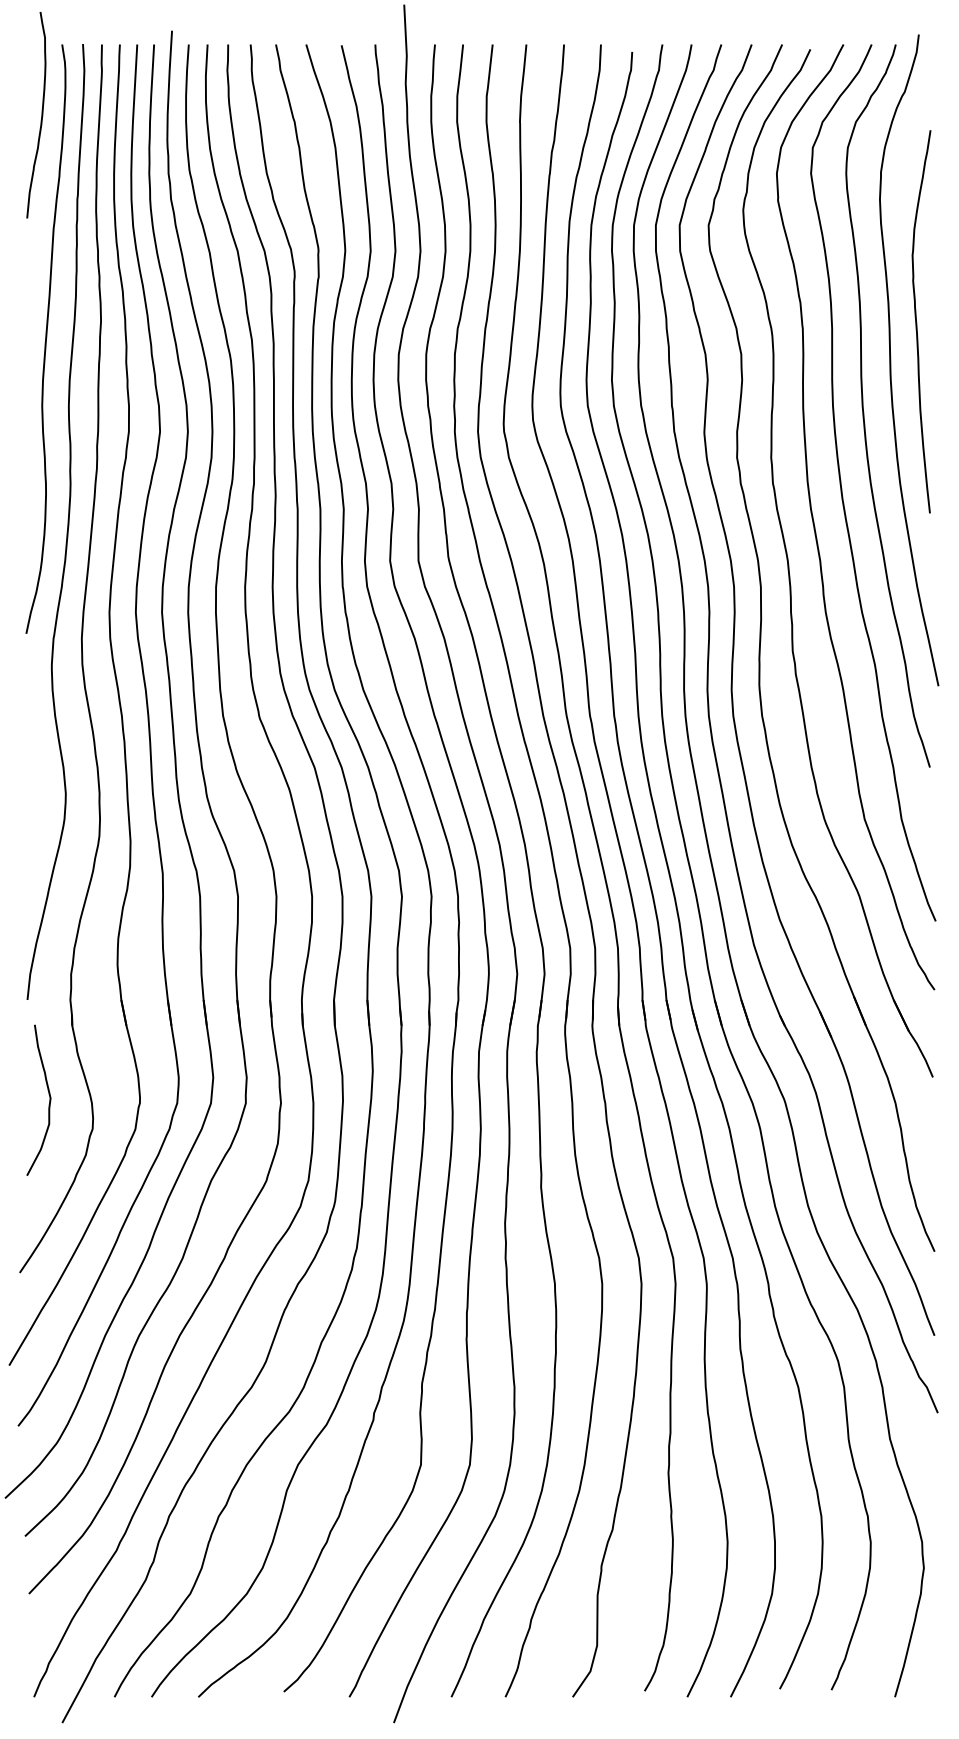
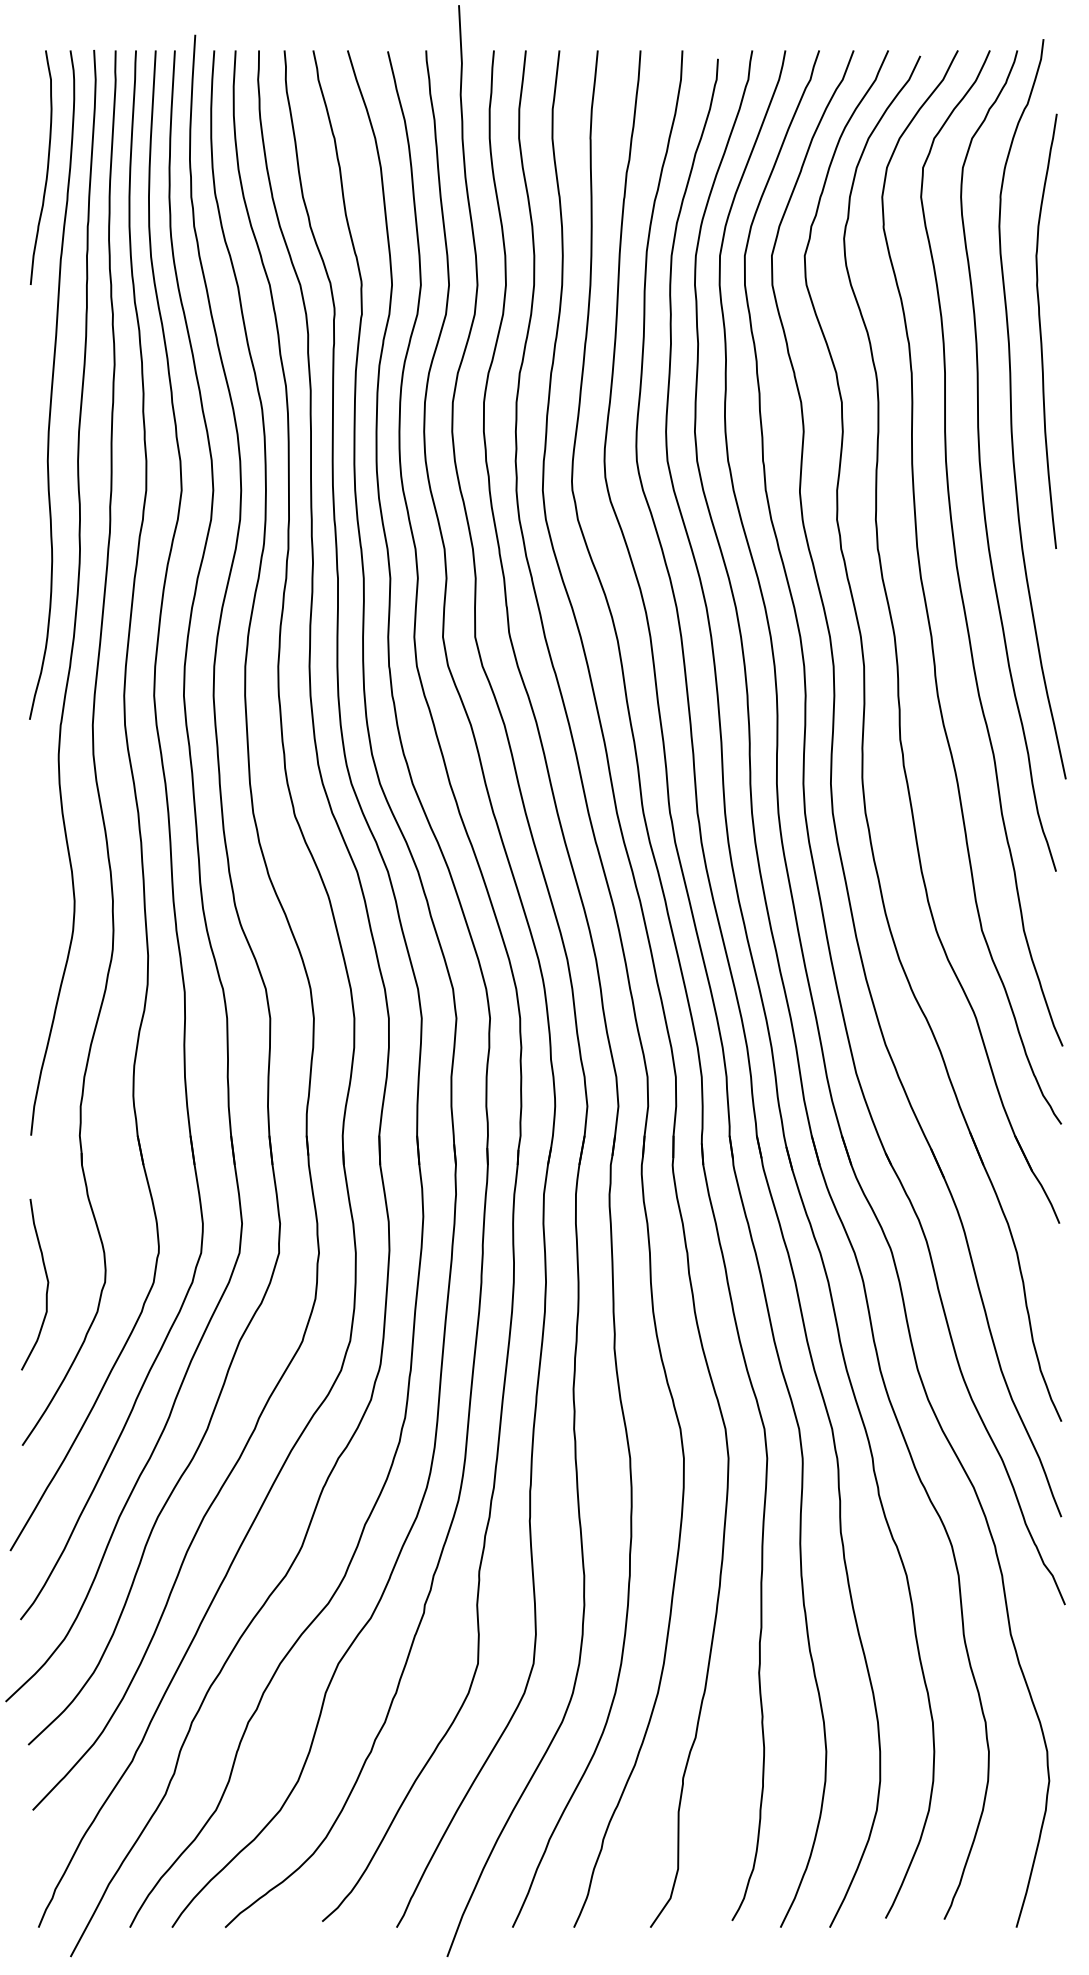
curve: (41, 116) -> (46, 169), moved
curve: (917, 321) -> (1041, 330), moved
curve: (48, 1101) -> (46, 1286), moved

